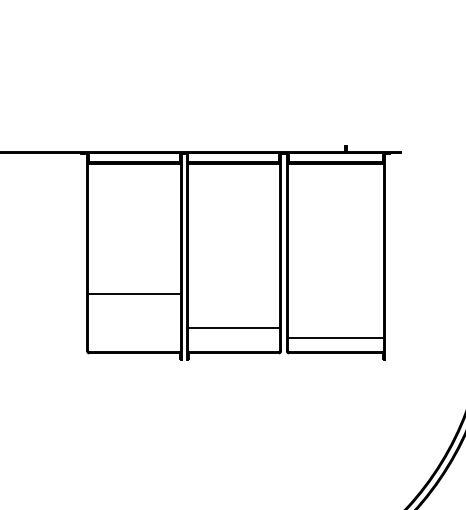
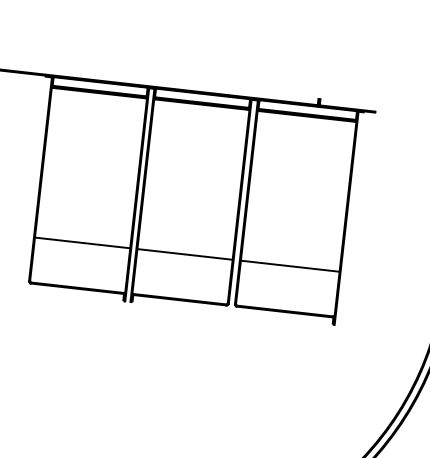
line: (134, 294) -> (82, 243), moved
line: (233, 328) -> (184, 254), moved
line: (335, 338) -> (289, 266), moved

